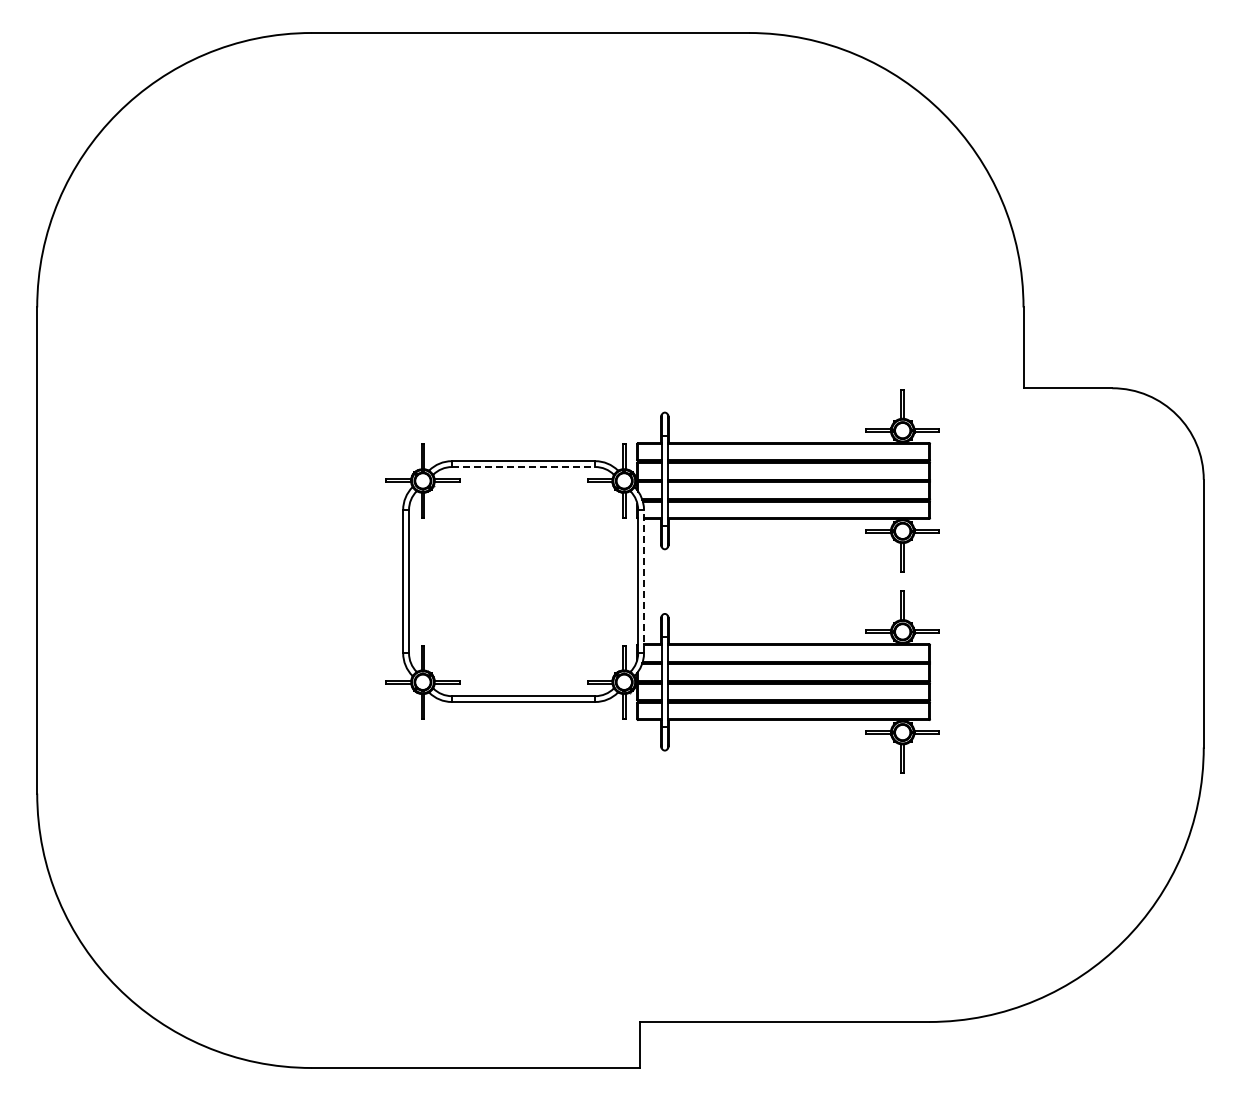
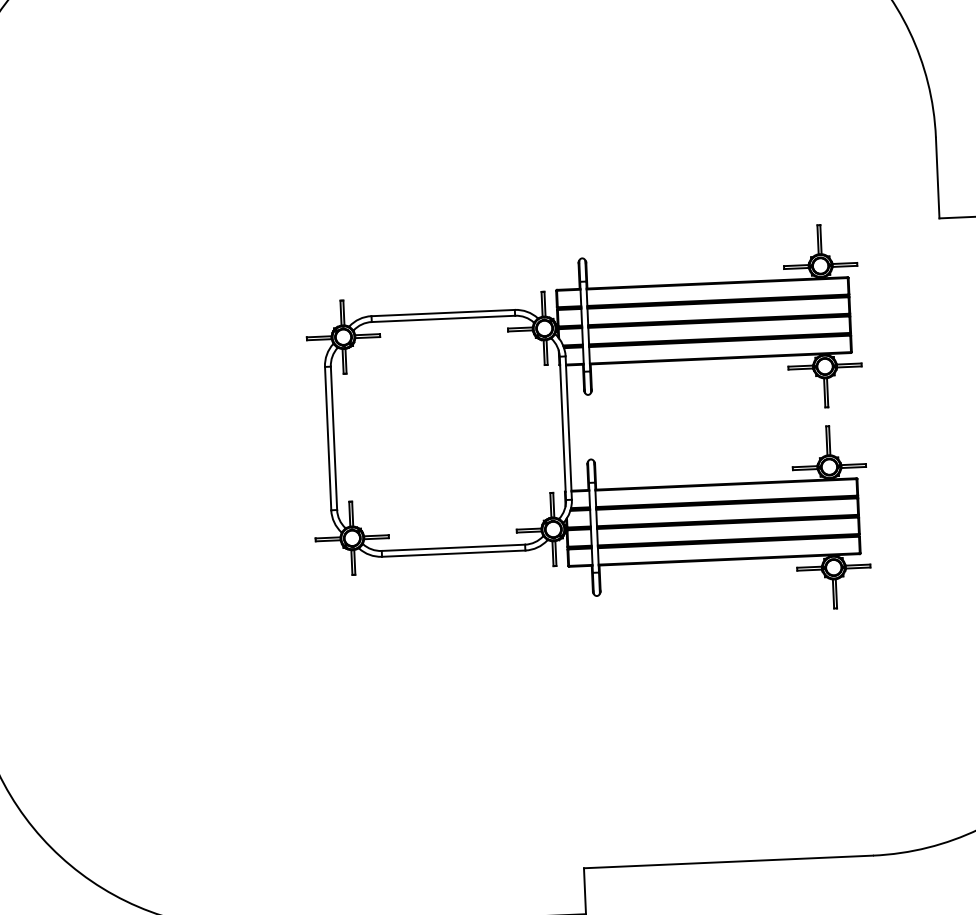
line: (523, 467) -> (443, 319), dashed -> solid
line: (644, 581) -> (569, 427), dashed -> solid

